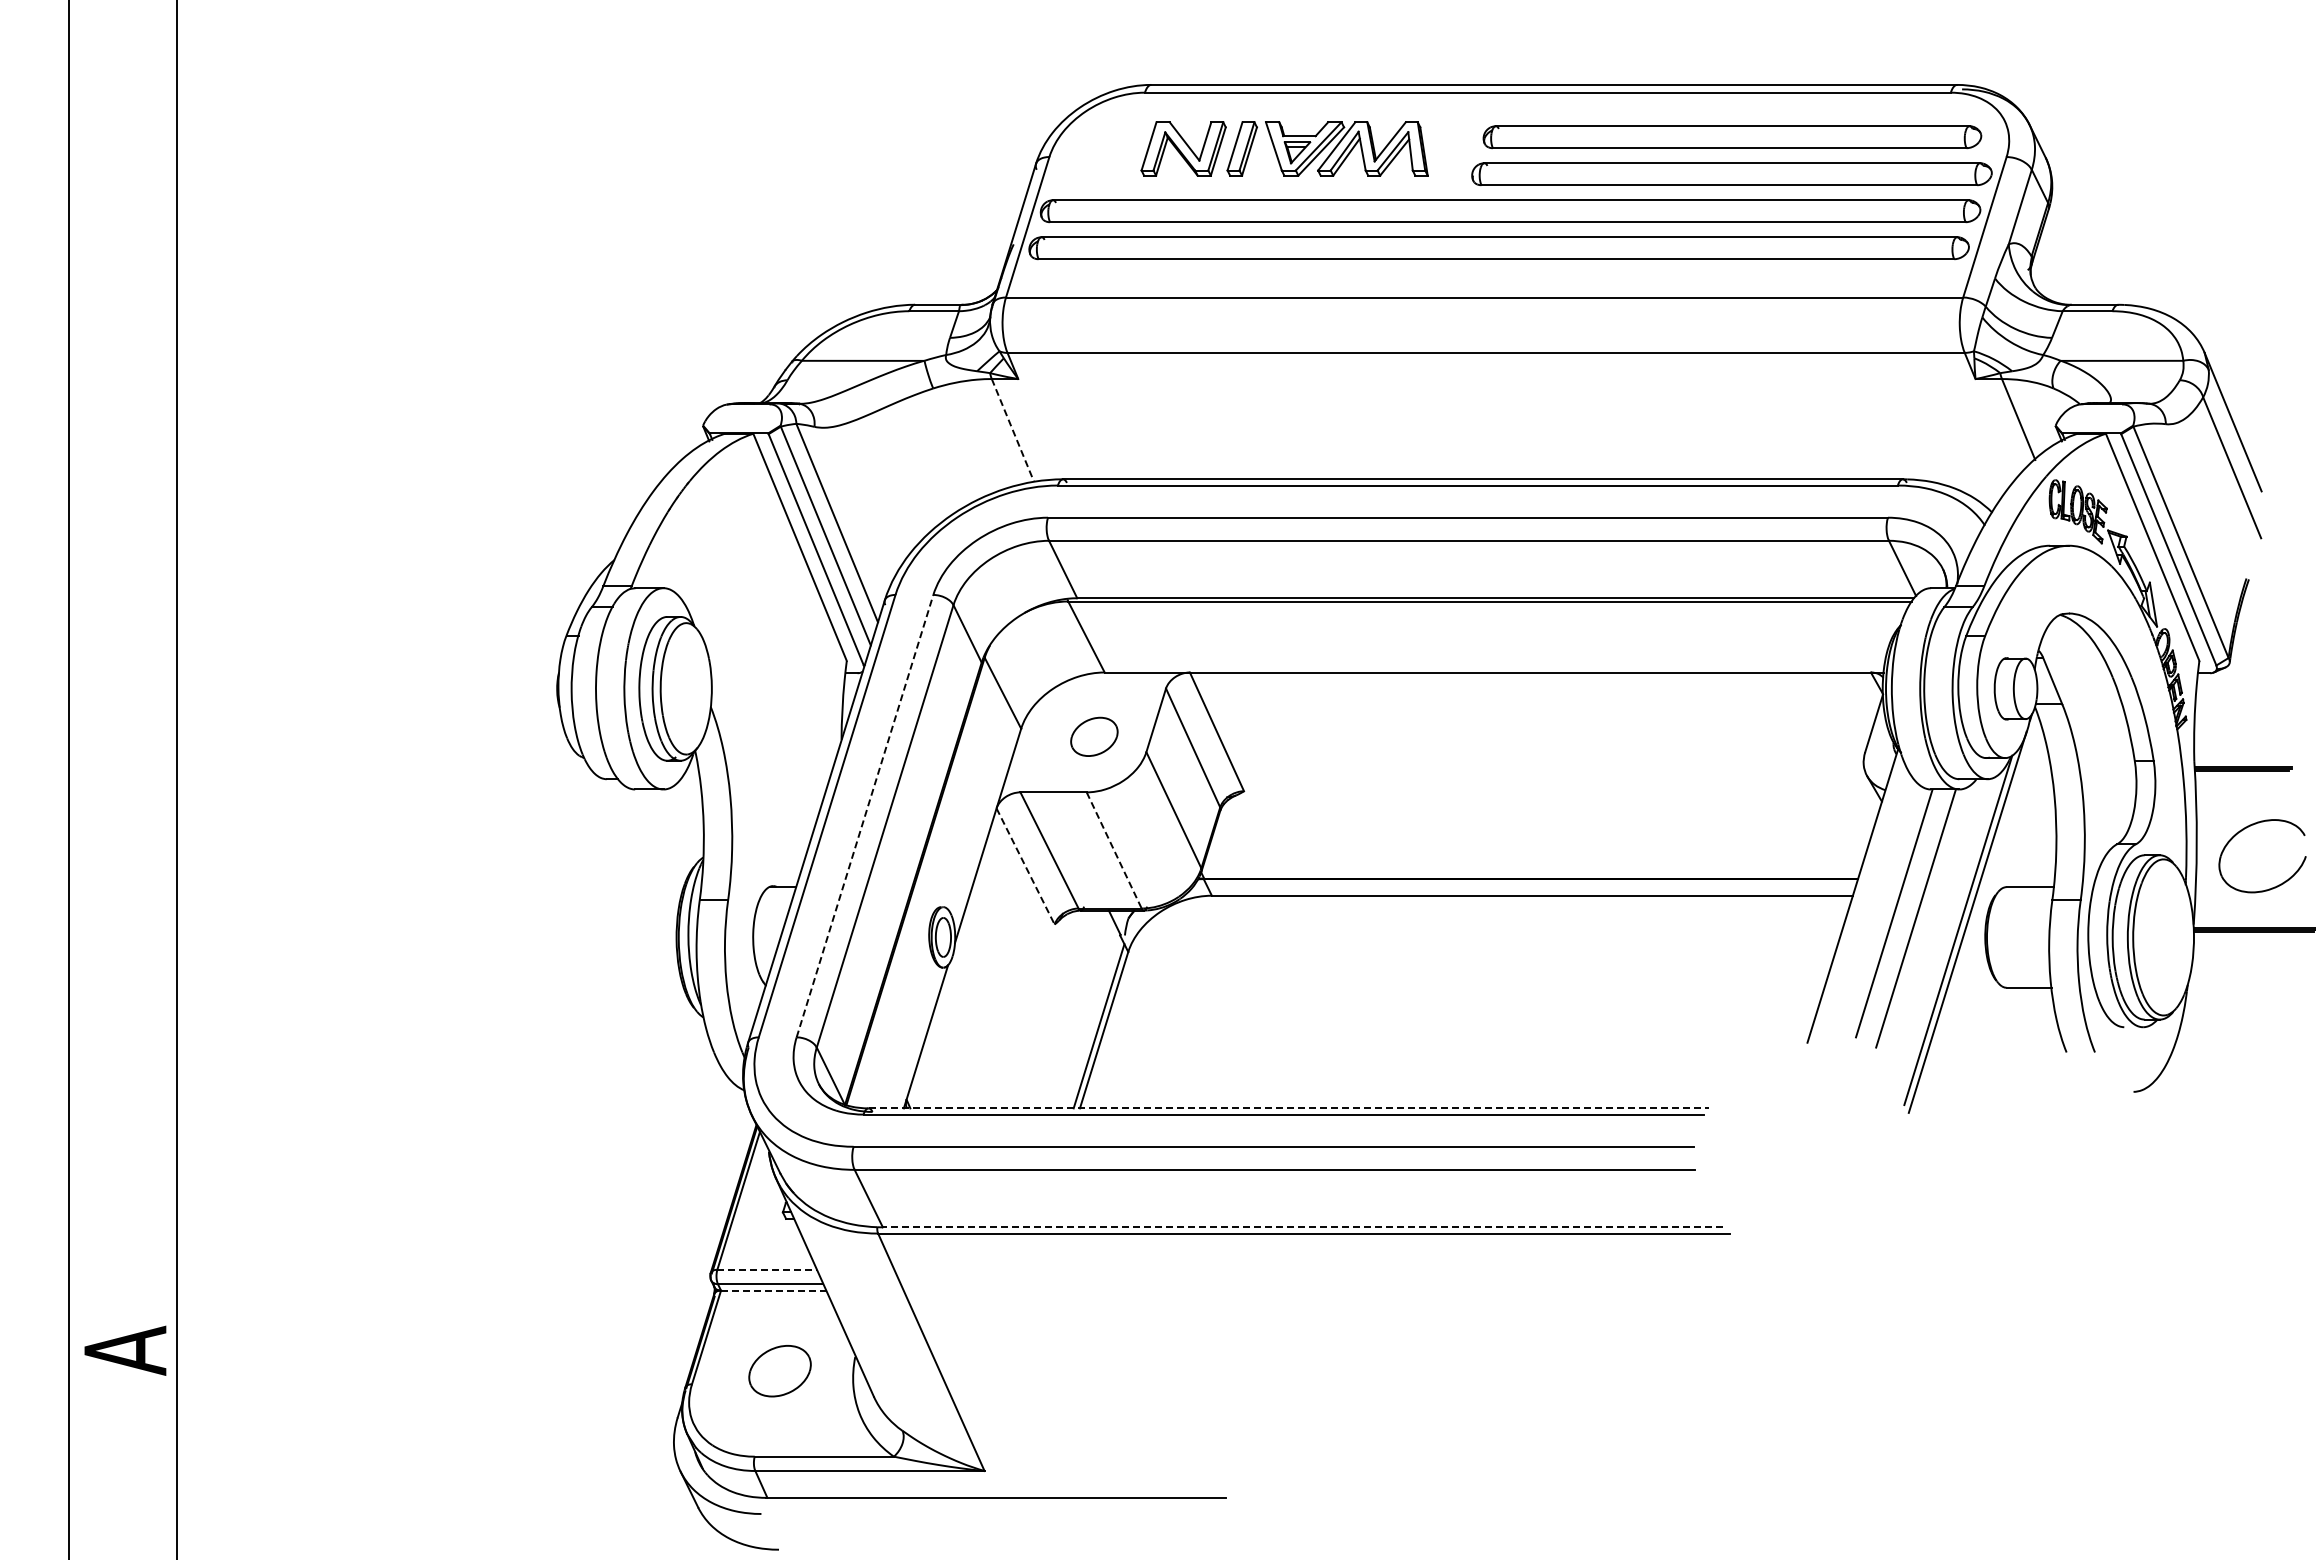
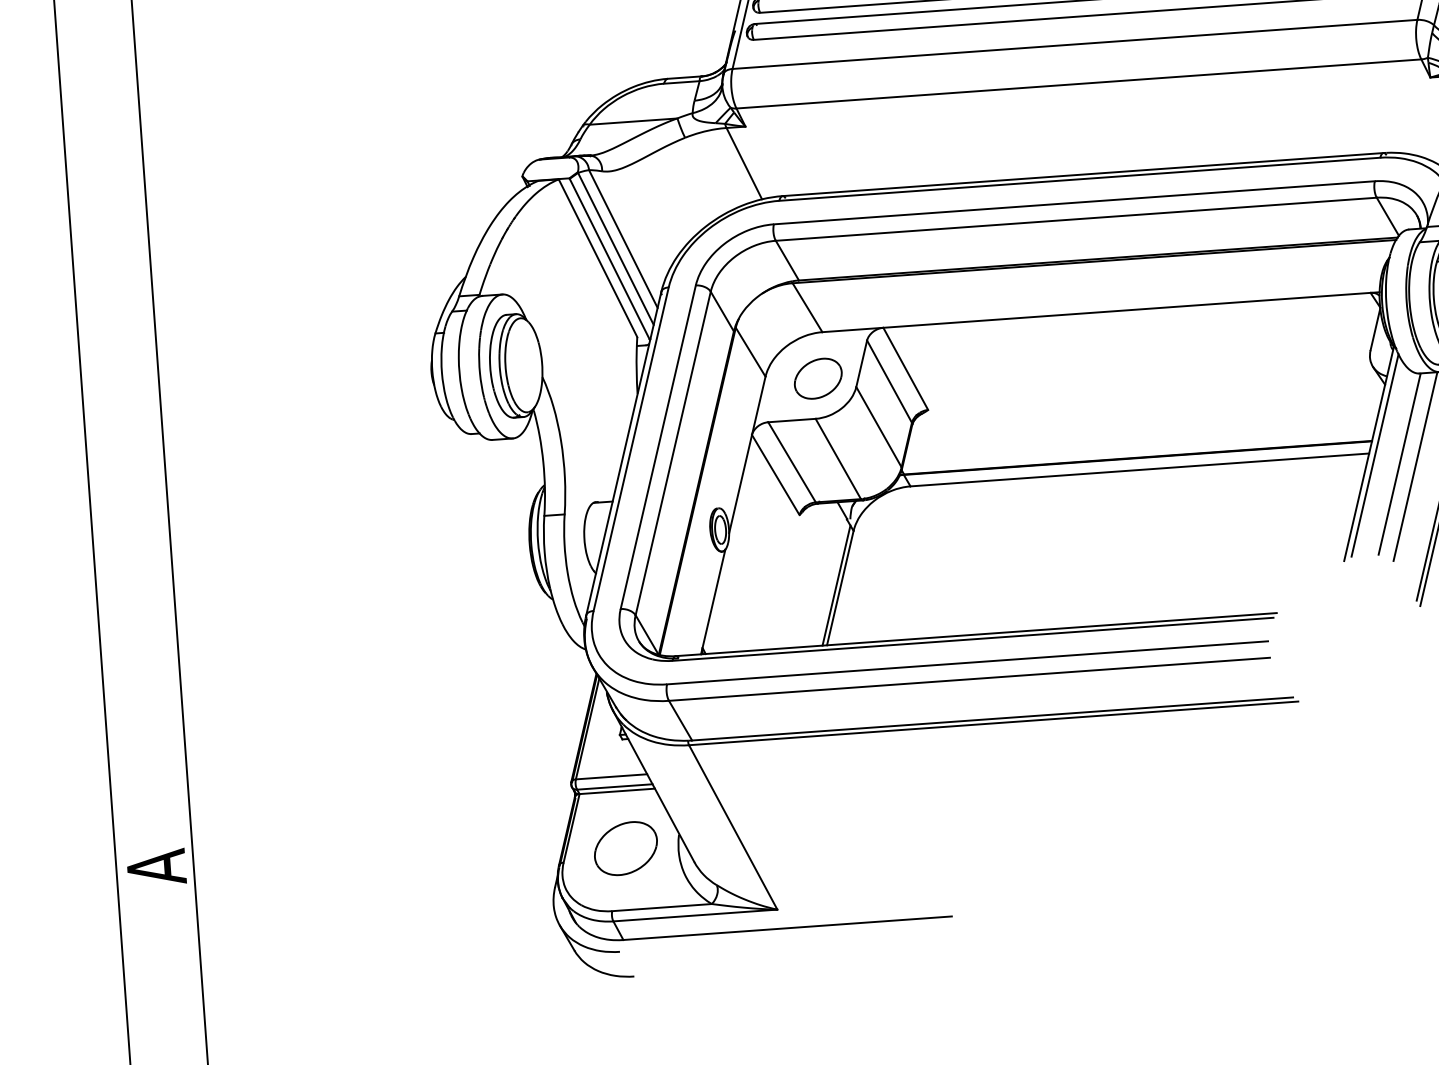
line: (1012, 430) -> (744, 163), dashed -> solid
part: (1094, 736) -> (818, 378), size x1.43
line: (865, 816) -> (658, 447), dashed -> solid
line: (1114, 850) -> (838, 459), dashed -> solid
line: (1025, 866) -> (775, 475), dashed -> solid
line: (1860, 898) -> (1374, 455), added
line: (1288, 1108) -> (976, 634), dashed -> solid
line: (1302, 1227) -> (992, 719), dashed -> solid
line: (767, 1269) -> (611, 776), dashed -> solid
line: (773, 1290) -> (617, 791), dashed -> solid
part: (779, 1371) -> (625, 848), size x1.43

